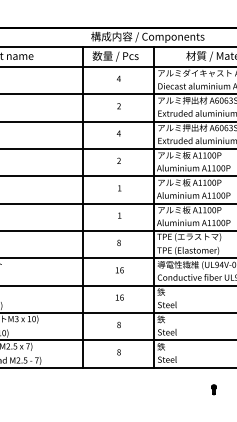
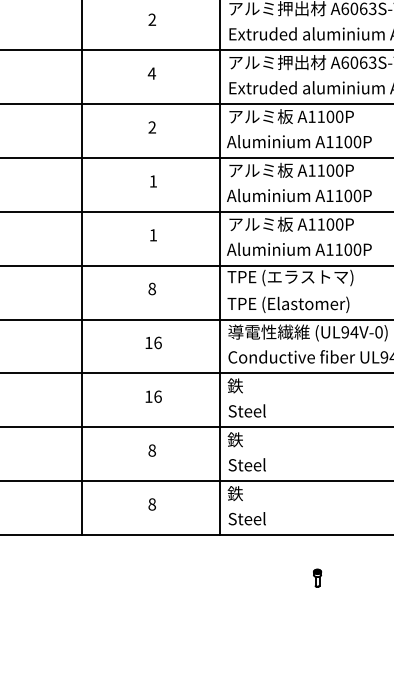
part: (213, 389) -> (316, 577), moved

